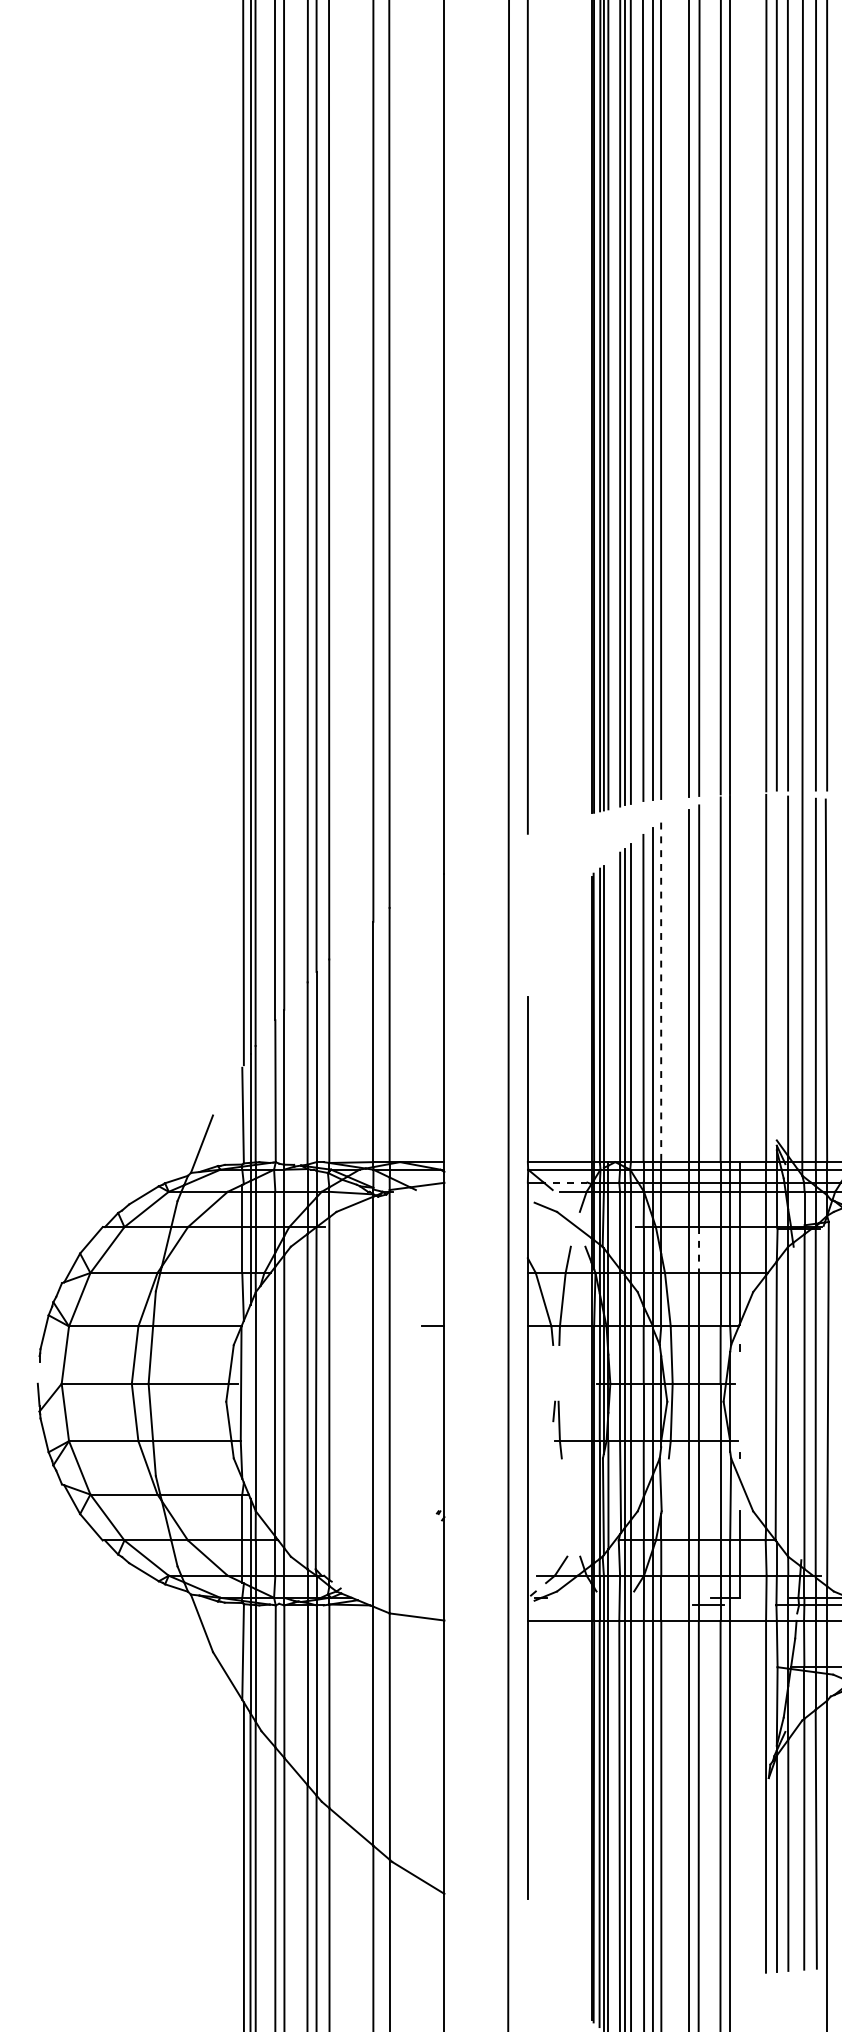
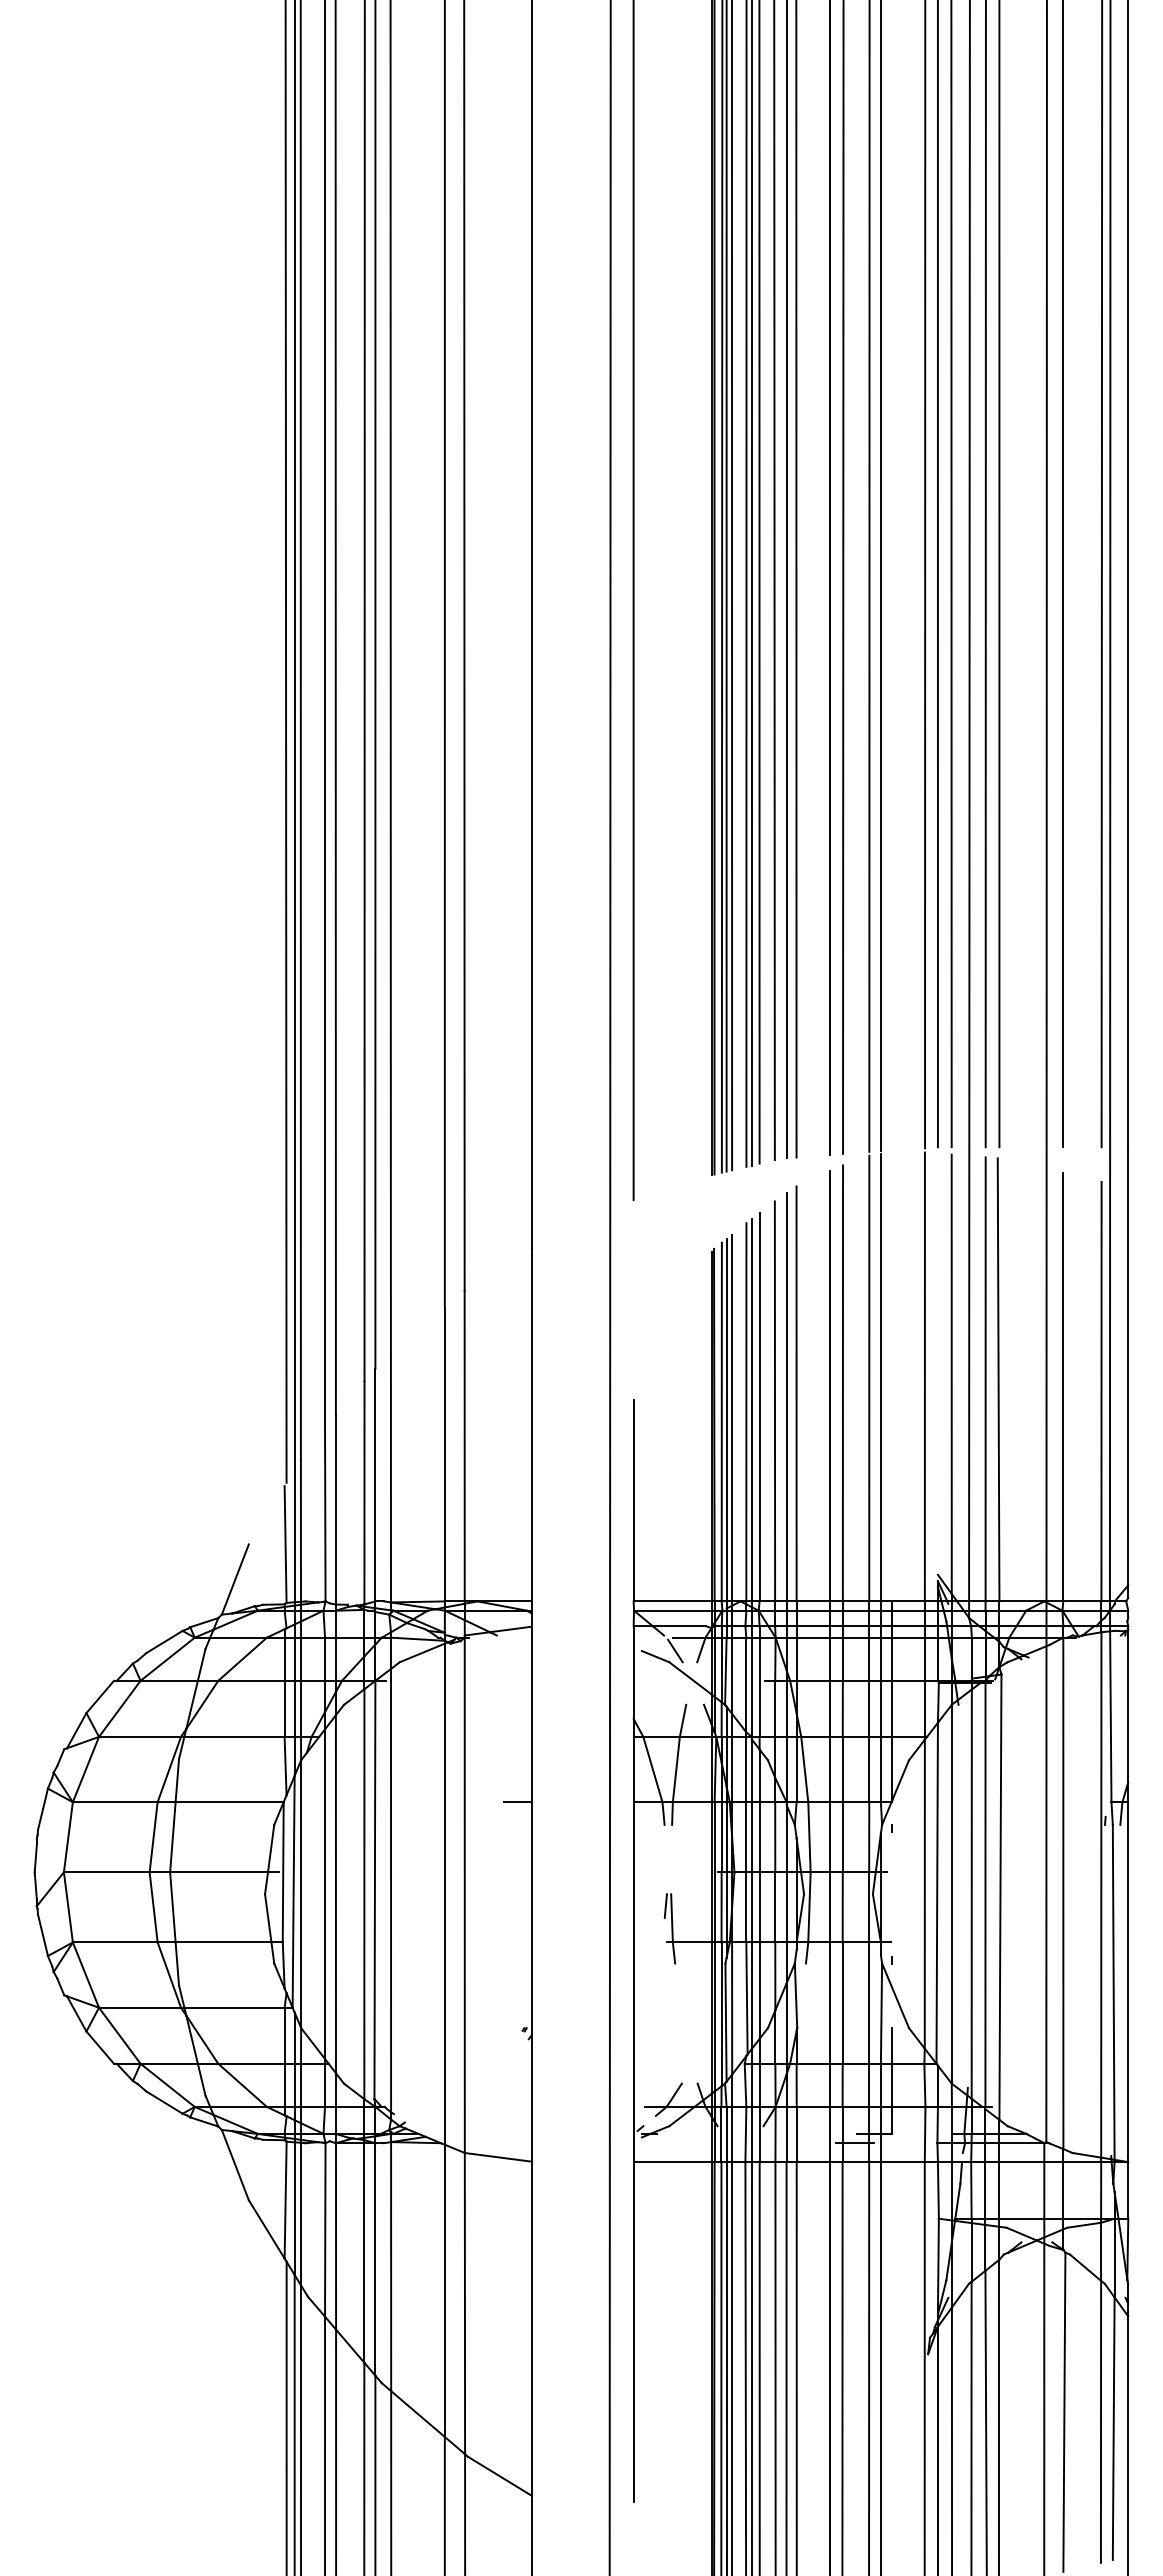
line: (661, 992) -> (796, 1394), dashed -> solid
line: (608, 1011) -> (732, 1417), added
line: (565, 1182) -> (679, 1626), dashed -> solid
line: (562, 1202) -> (675, 1650), added
line: (698, 1250) -> (842, 1709), dashed -> solid
line: (38, 1372) -> (35, 1858), added
line: (249, 1399) -> (293, 1891), added

